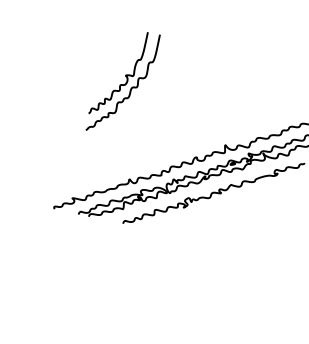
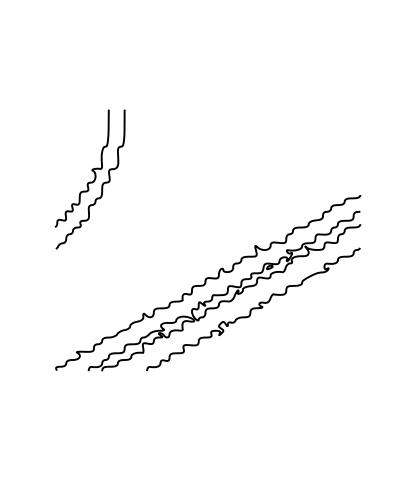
part: (122, 82) -> (89, 179), moved

